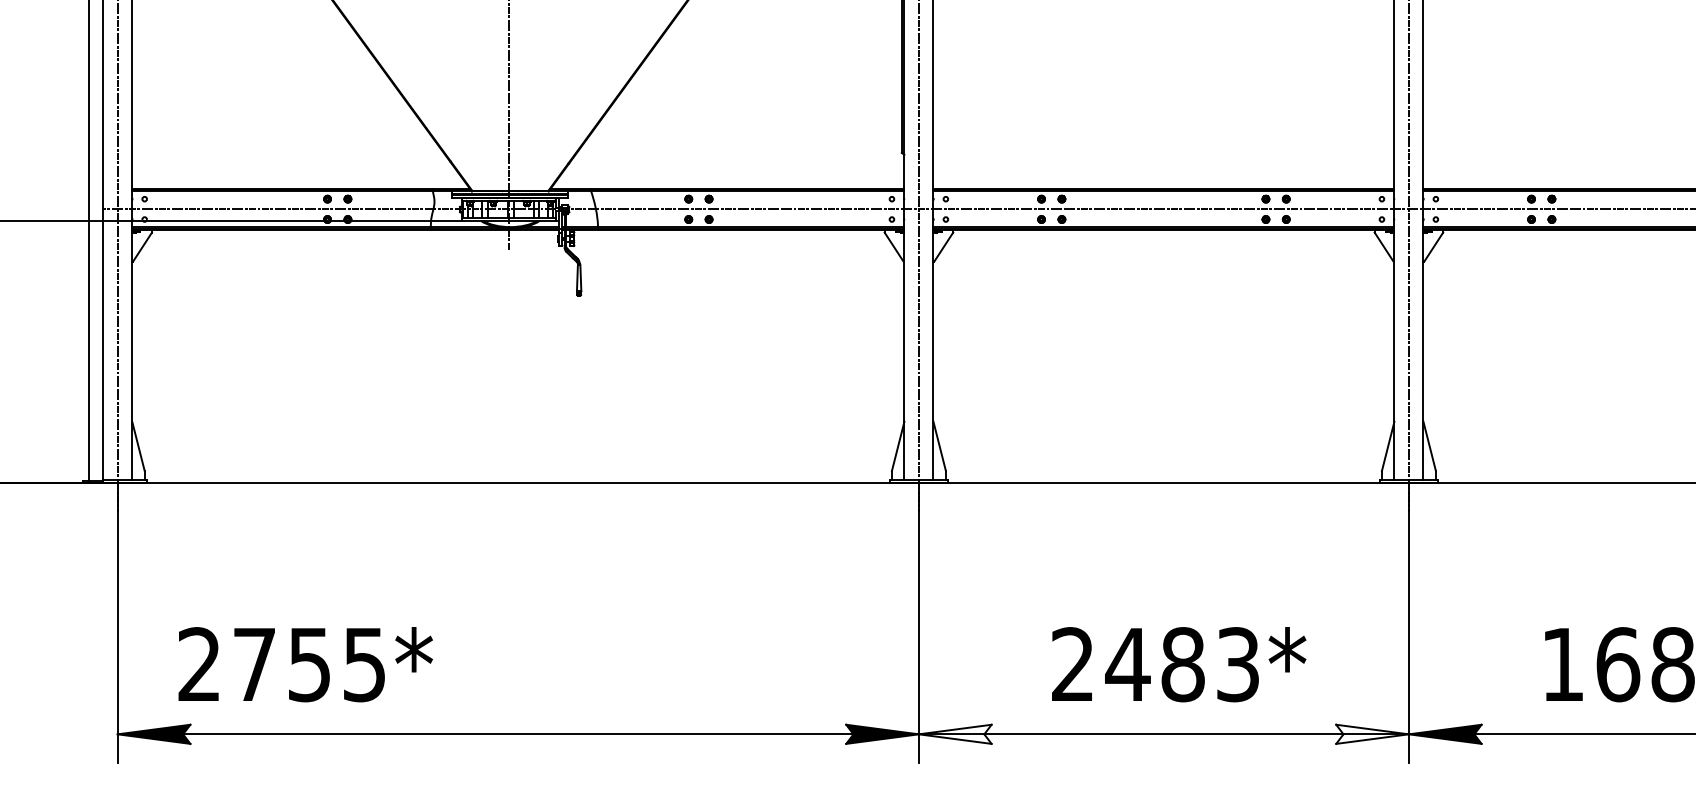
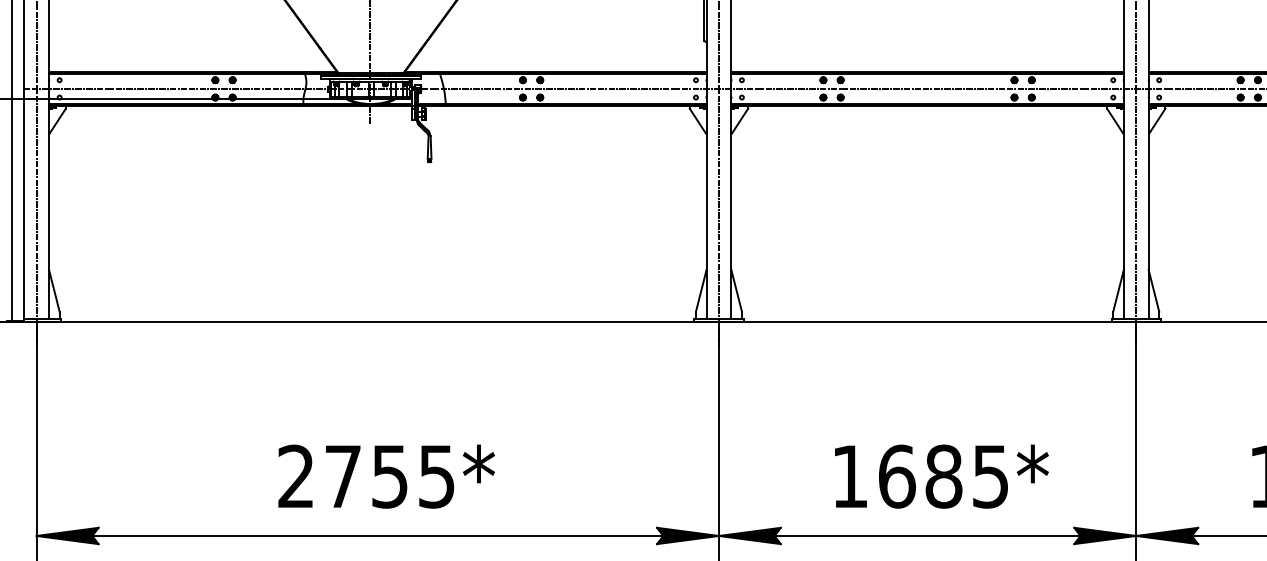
text: (305, 664) -> (386, 476), moved
text: (1155, 664) -> (920, 476), 2483* -> 1685*
fill: (954, 733) -> (749, 535), added
fill: (1372, 733) -> (1105, 535), added

